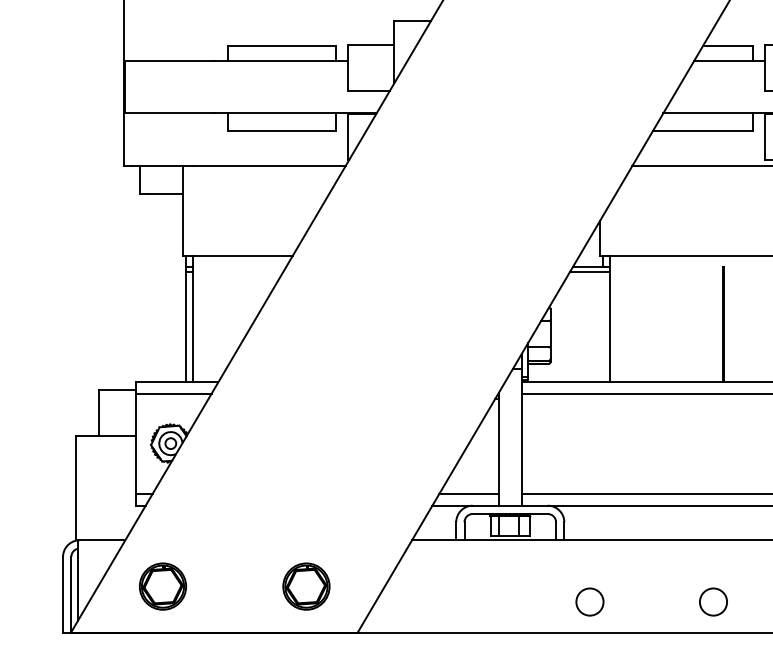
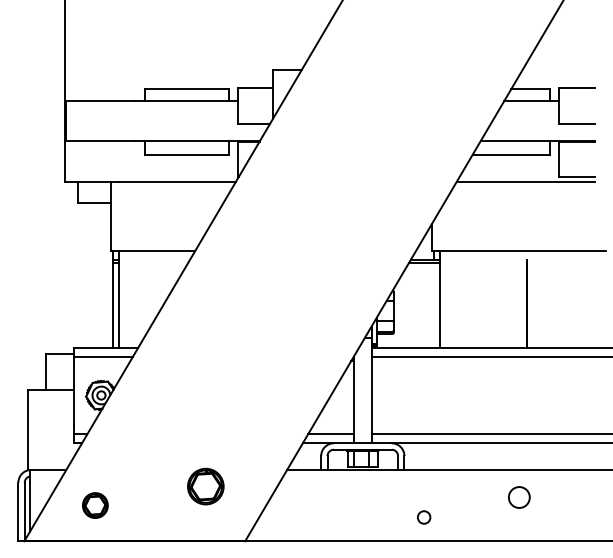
part: (163, 586) -> (95, 505), size x0.7
part: (306, 586) -> (205, 486), moved
circle: (589, 602) -> (423, 517), size x0.6
circle: (713, 602) -> (519, 497), moved

